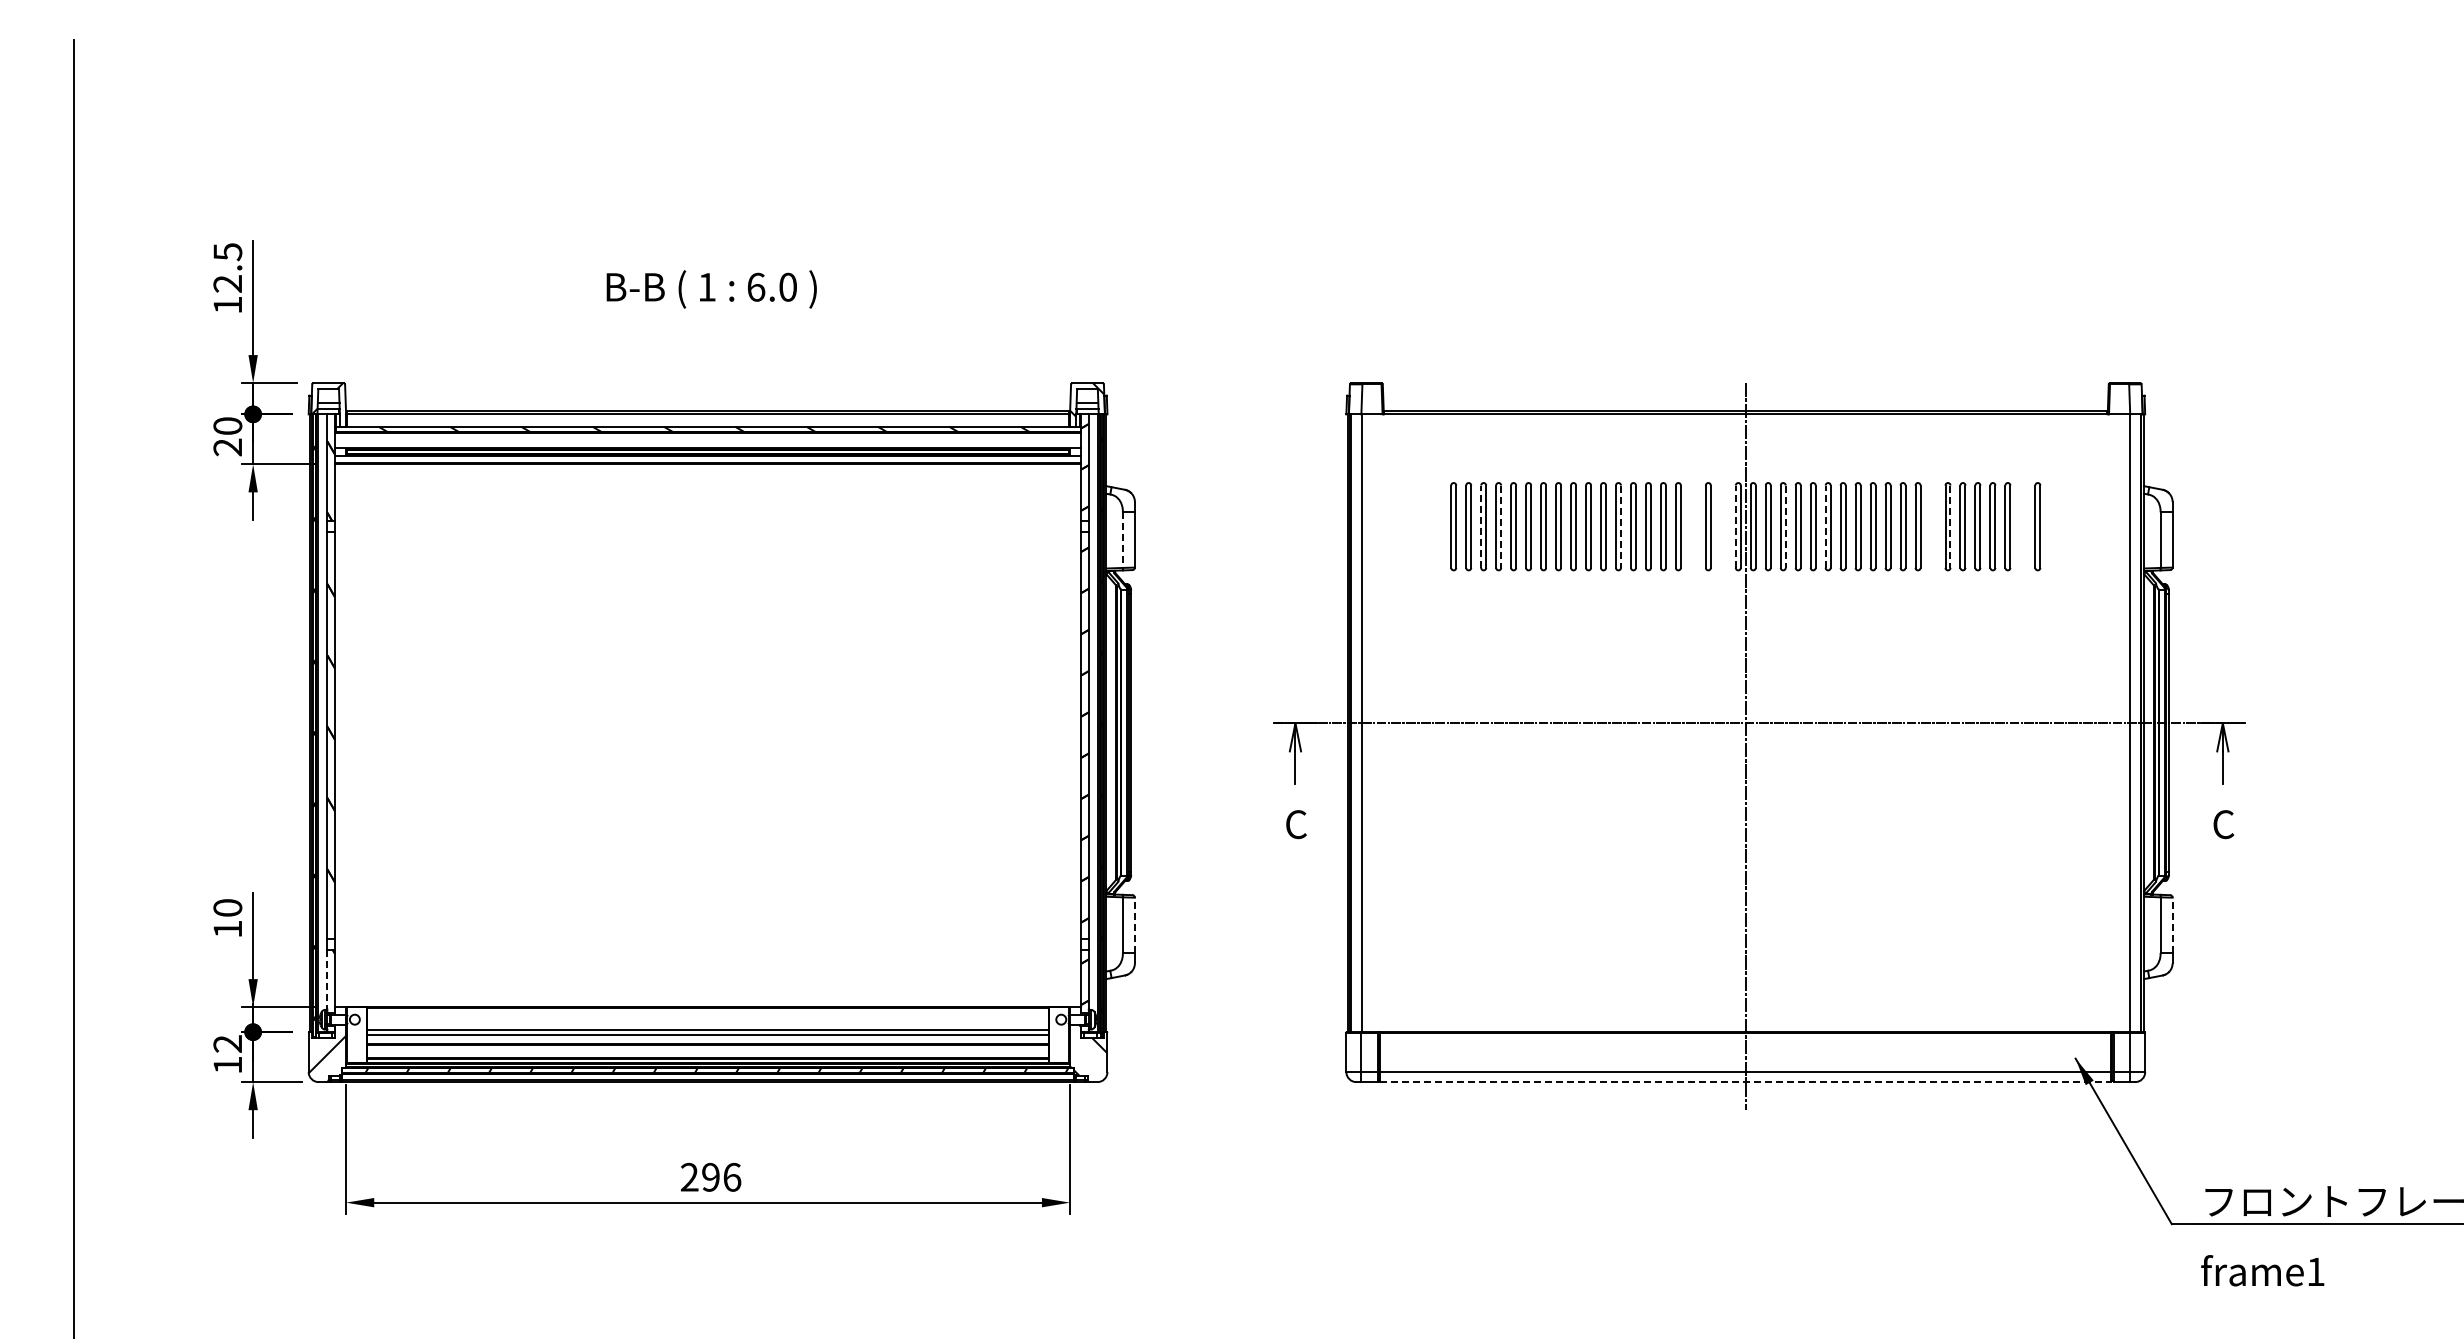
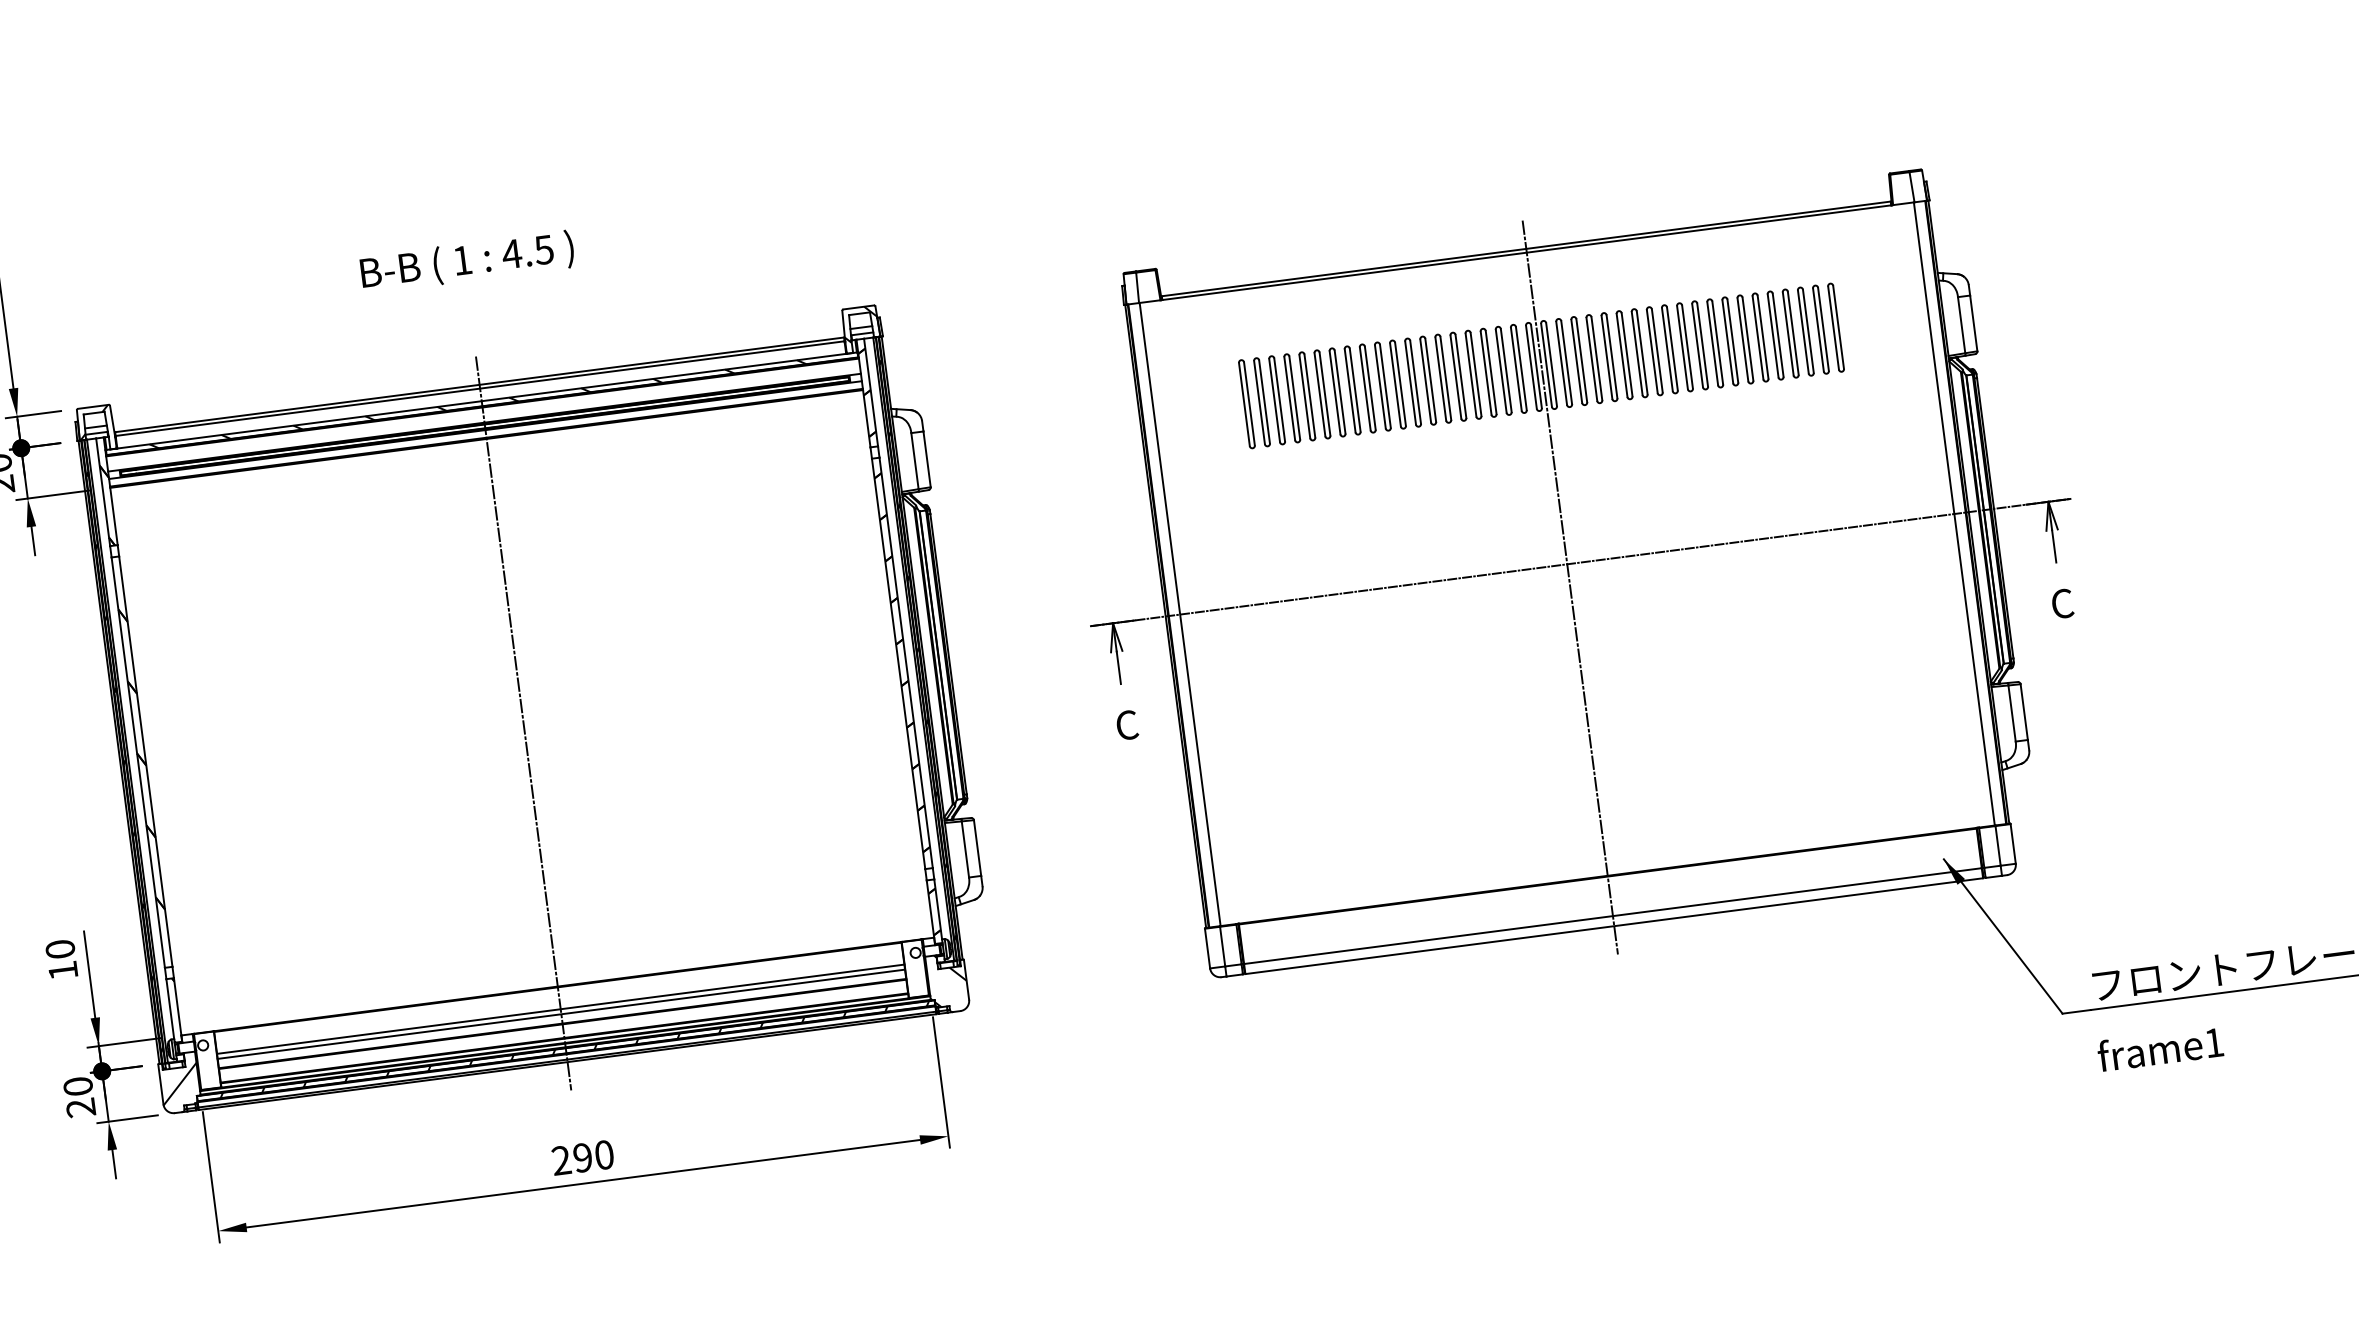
text: (771, 286) -> (527, 251), 6.0 -> 4.5
line: (1481, 526) -> (1274, 400), dashed -> solid
part: (1693, 526) -> (1488, 372), added
part: (1723, 526) -> (1518, 368), added
line: (1735, 526) -> (1531, 367), dashed -> solid
line: (1825, 526) -> (1621, 355), dashed -> solid
part: (1932, 526) -> (1729, 341), added
part: (2022, 526) -> (1820, 329), added
line: (1501, 527) -> (1295, 398), dashed -> solid
line: (1620, 527) -> (1415, 383), dashed -> solid
line: (1785, 527) -> (1581, 361), dashed -> solid
line: (1950, 527) -> (1748, 339), dashed -> solid
line: (1122, 540) -> (914, 461), dashed -> solid
line: (708, 746) -> (524, 723), added
line: (1134, 925) -> (977, 848), dashed -> solid
line: (2172, 925) -> (2024, 712), dashed -> solid
line: (327, 980) -> (170, 1009), dashed -> solid
text: (227, 1054) -> (79, 1097), 12 -> 20
line: (1745, 1082) -> (1614, 926), dashed -> solid
text: (732, 1176) -> (604, 1154), 296 -> 290

